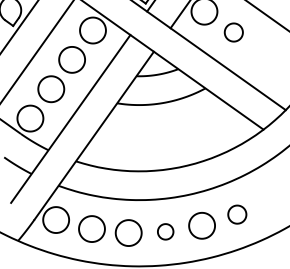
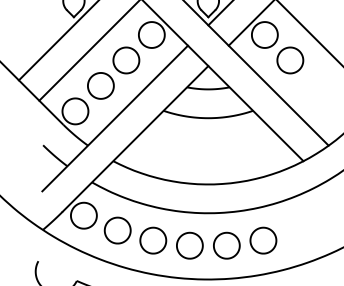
part: (233, 32) -> (290, 60), size x1.43
part: (237, 214) -> (263, 240), size x1.43
part: (165, 231) -> (189, 245), size x1.67

